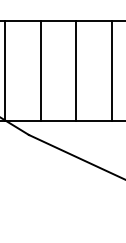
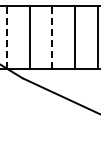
line: (5, 70) -> (7, 37), solid -> dashed
line: (76, 70) -> (52, 37), solid -> dashed

